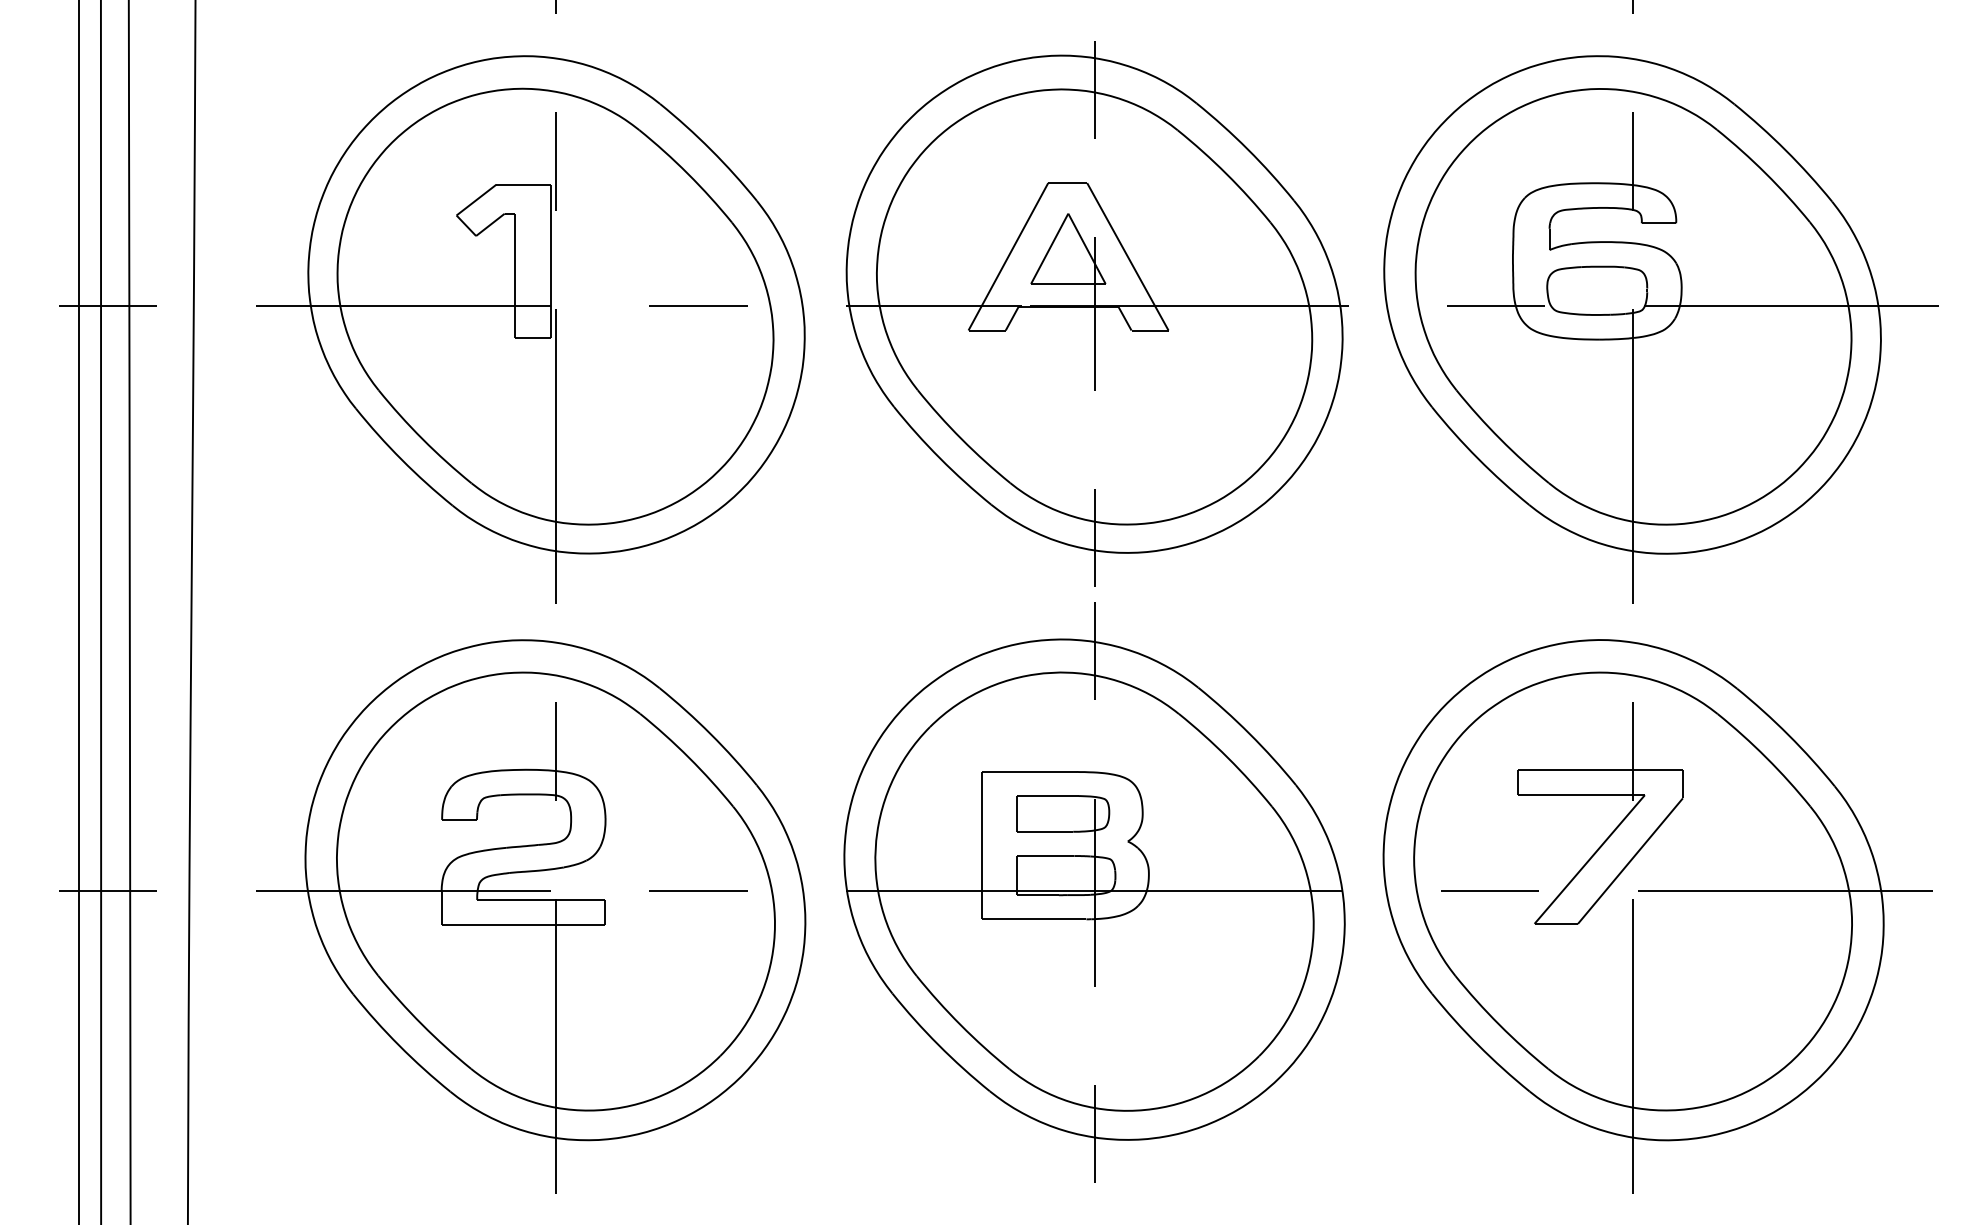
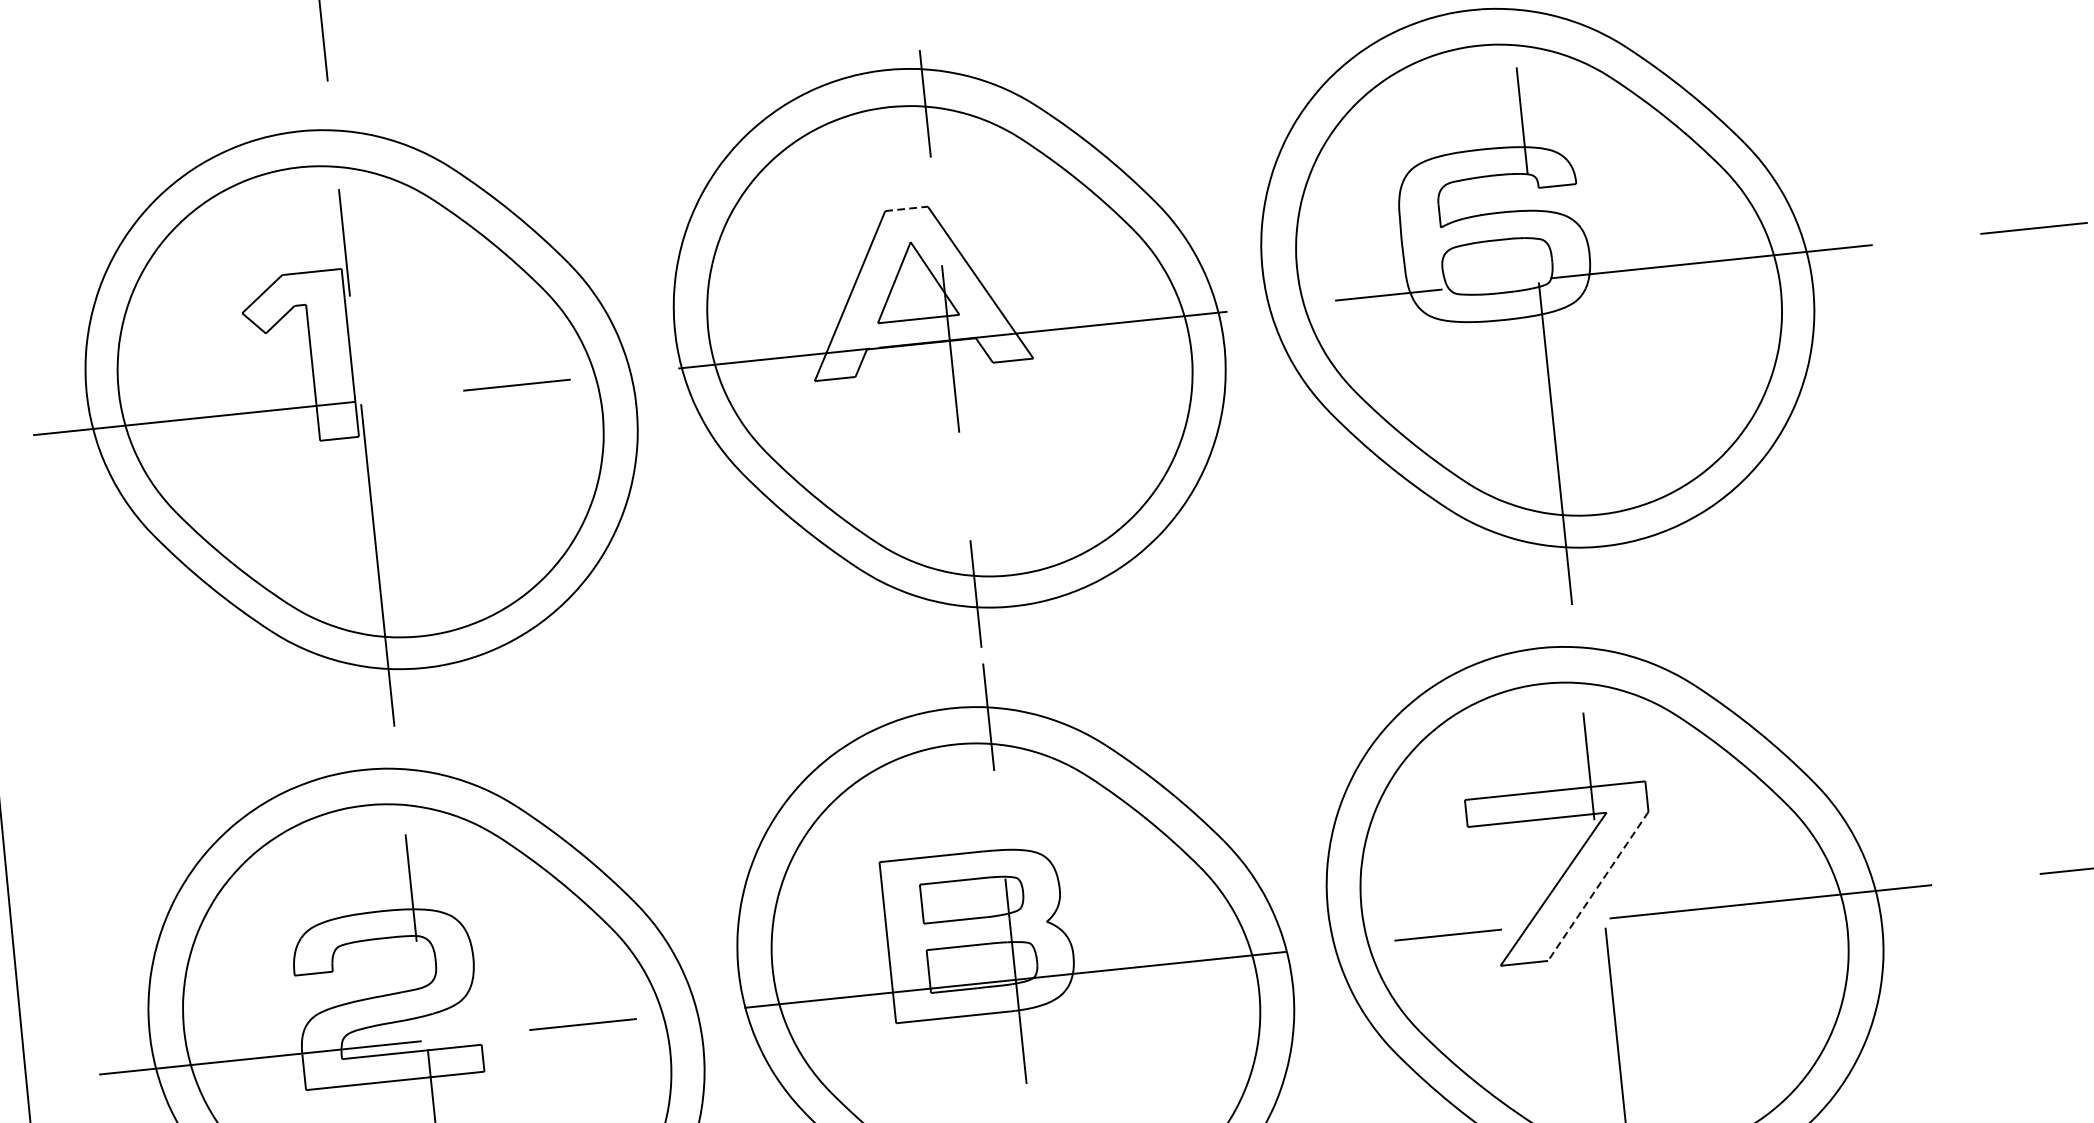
line: (1068, 183) -> (907, 209), solid -> dashed
line: (1630, 861) -> (1598, 886), solid -> dashed

